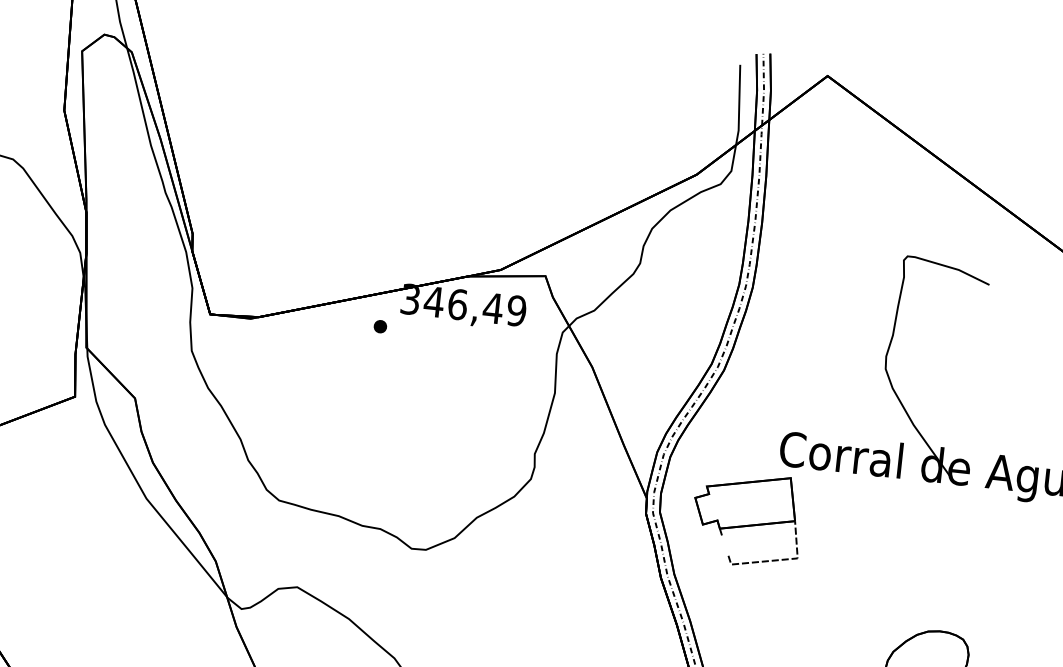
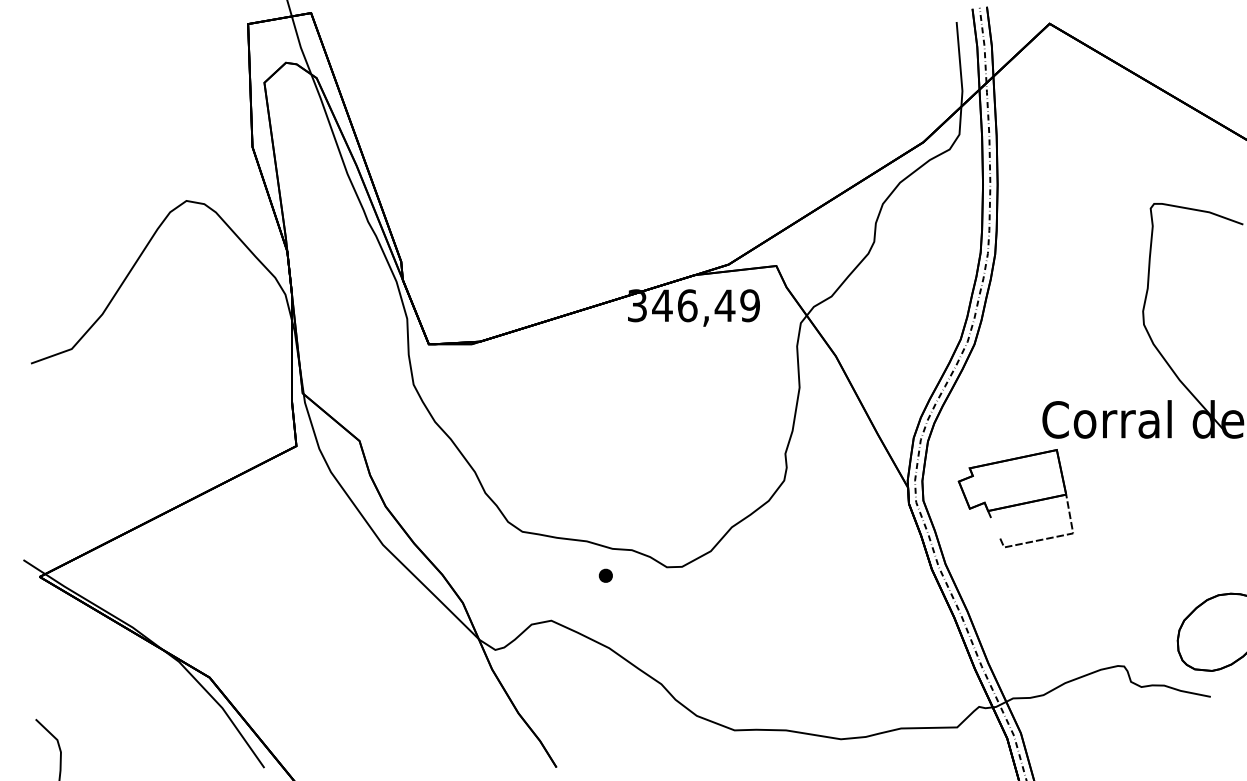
part: (380, 326) -> (605, 575), moved

